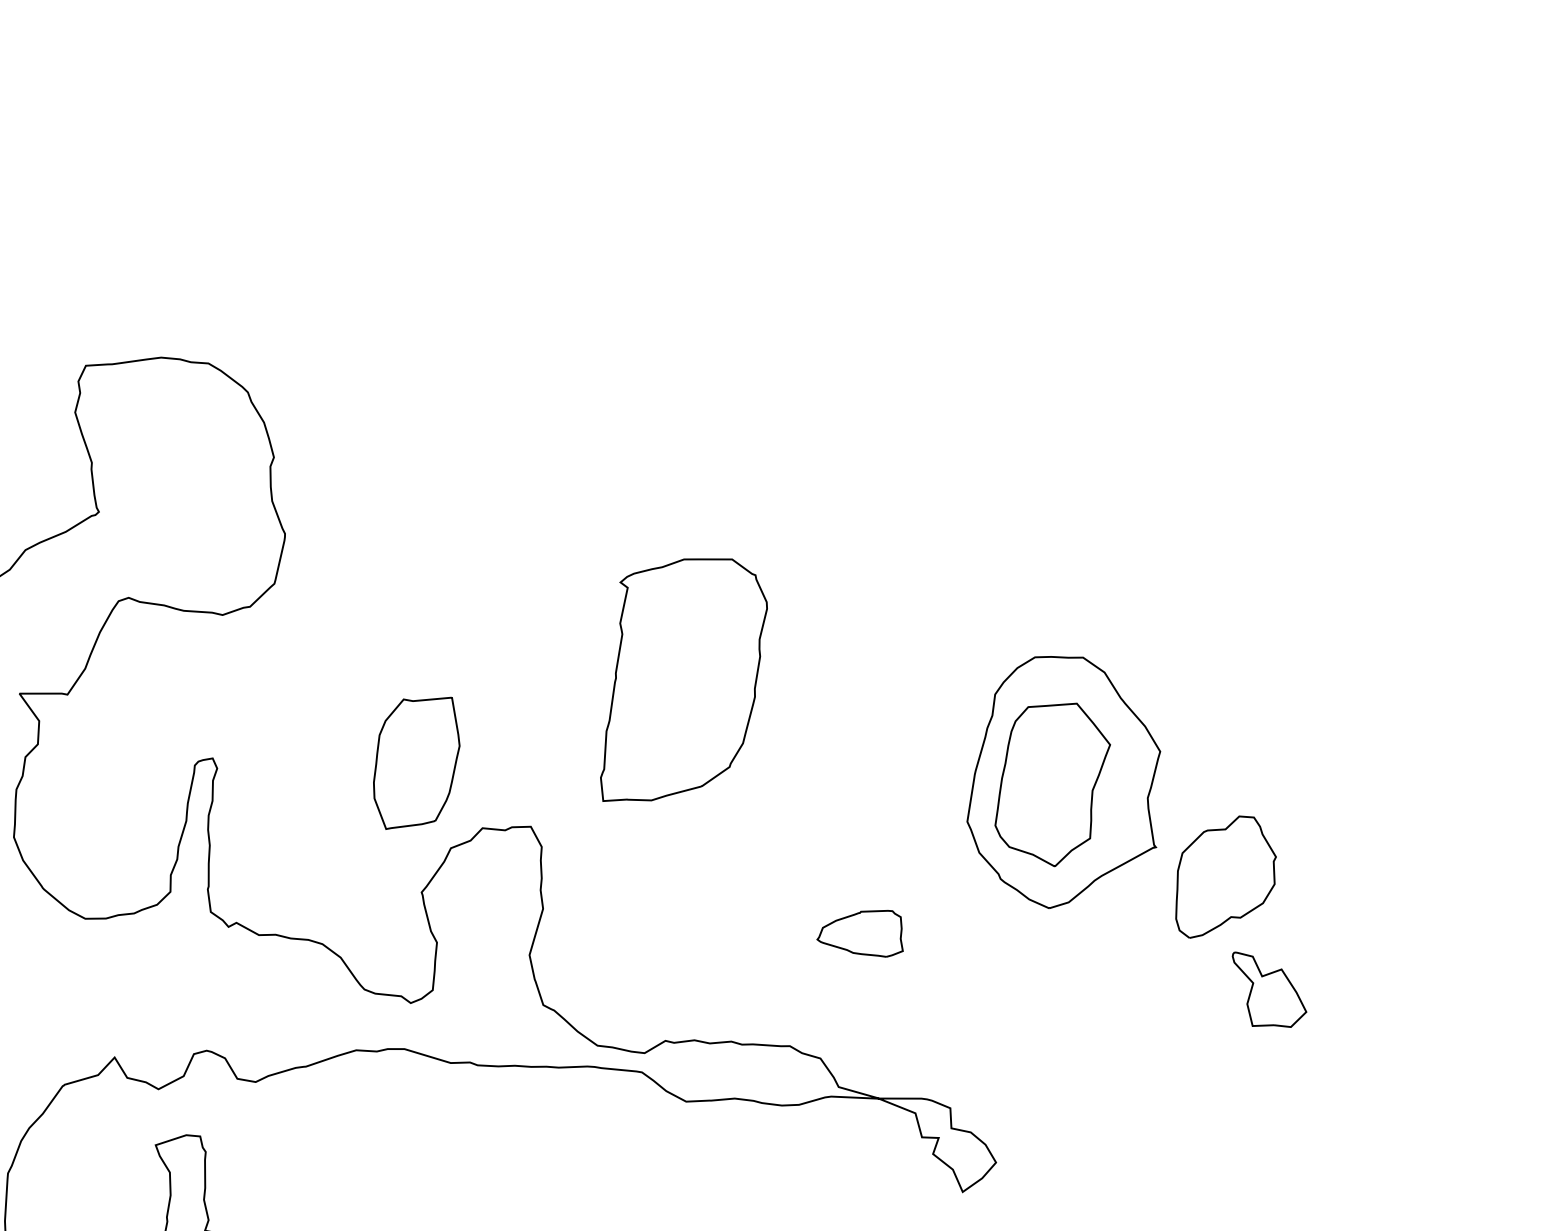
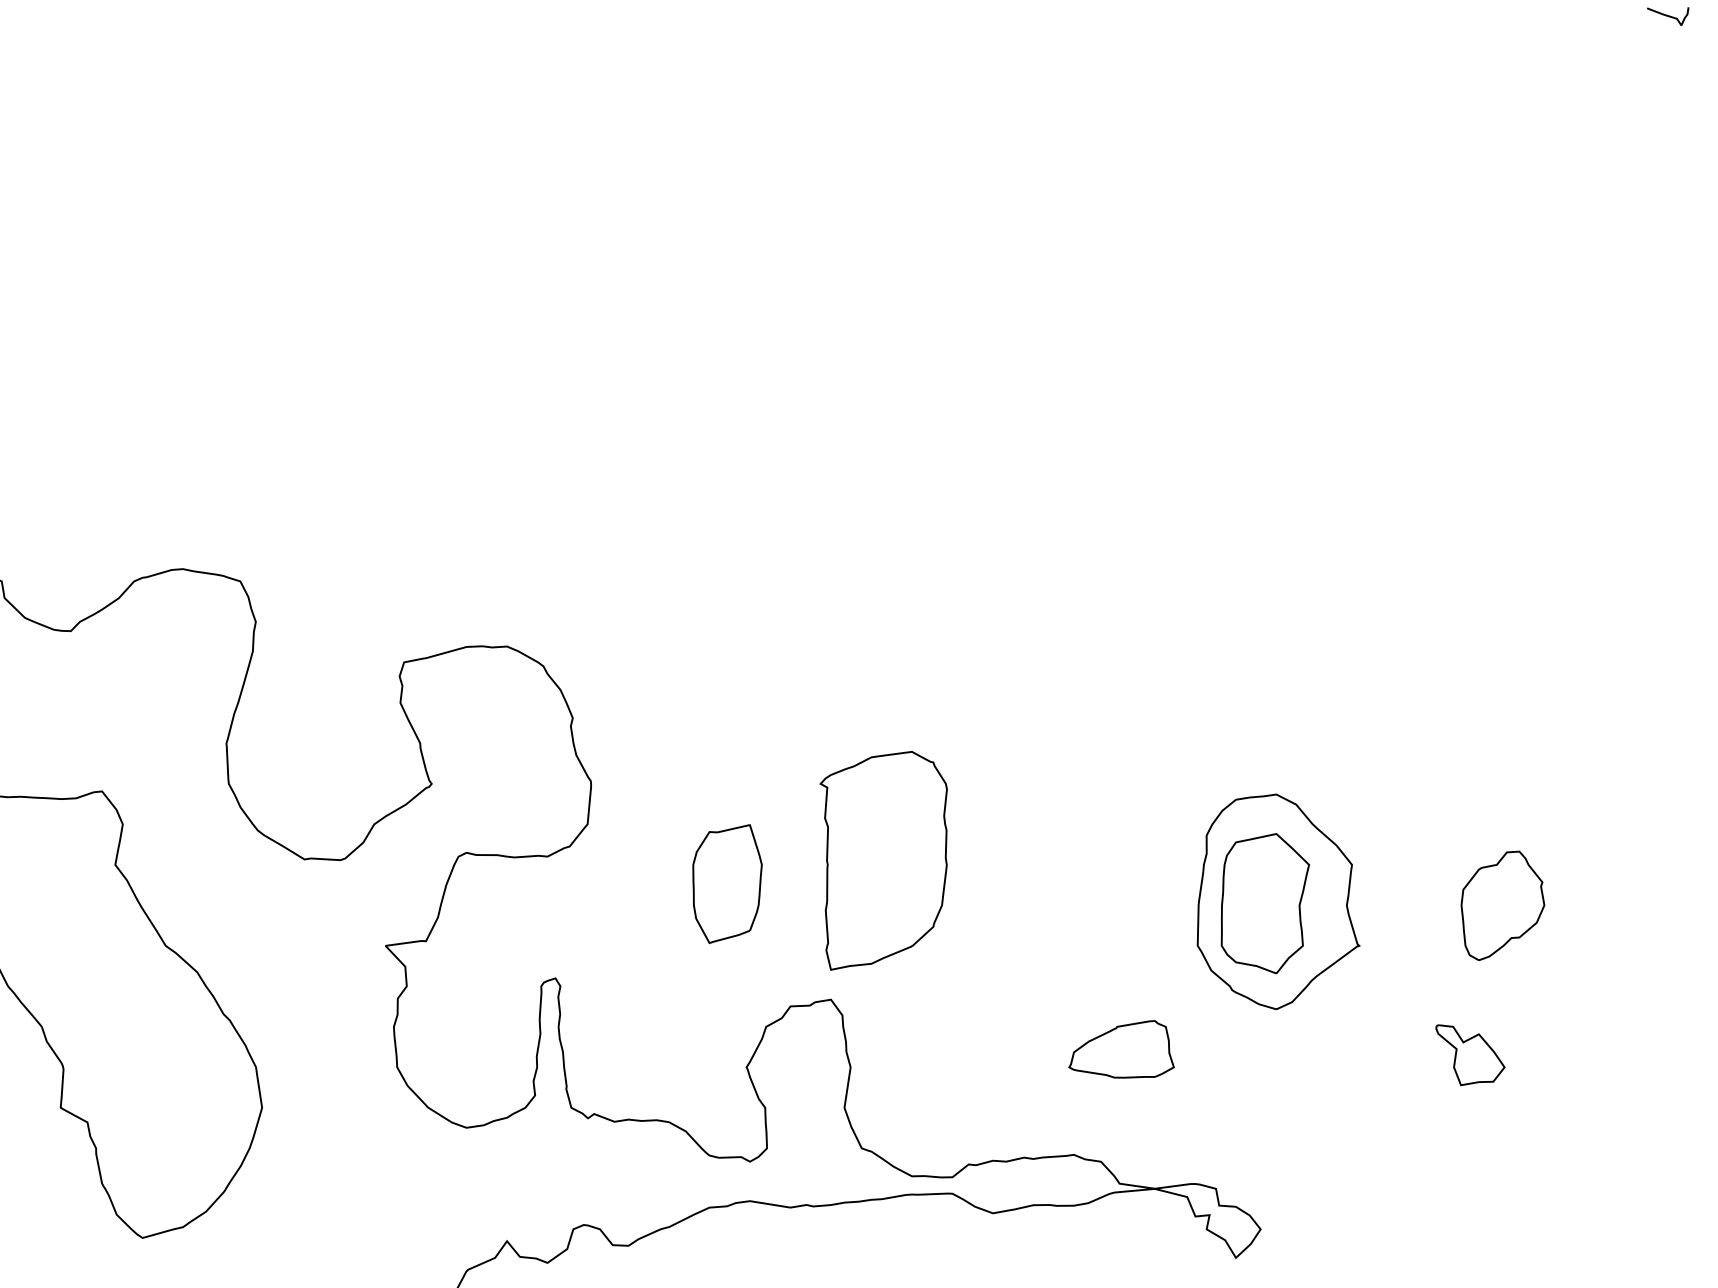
part: (681, 681) -> (883, 860), moved
part: (416, 763) -> (727, 884), moved
part: (1225, 877) -> (1502, 905), moved
part: (862, 930) -> (1121, 1049), size x1.43

